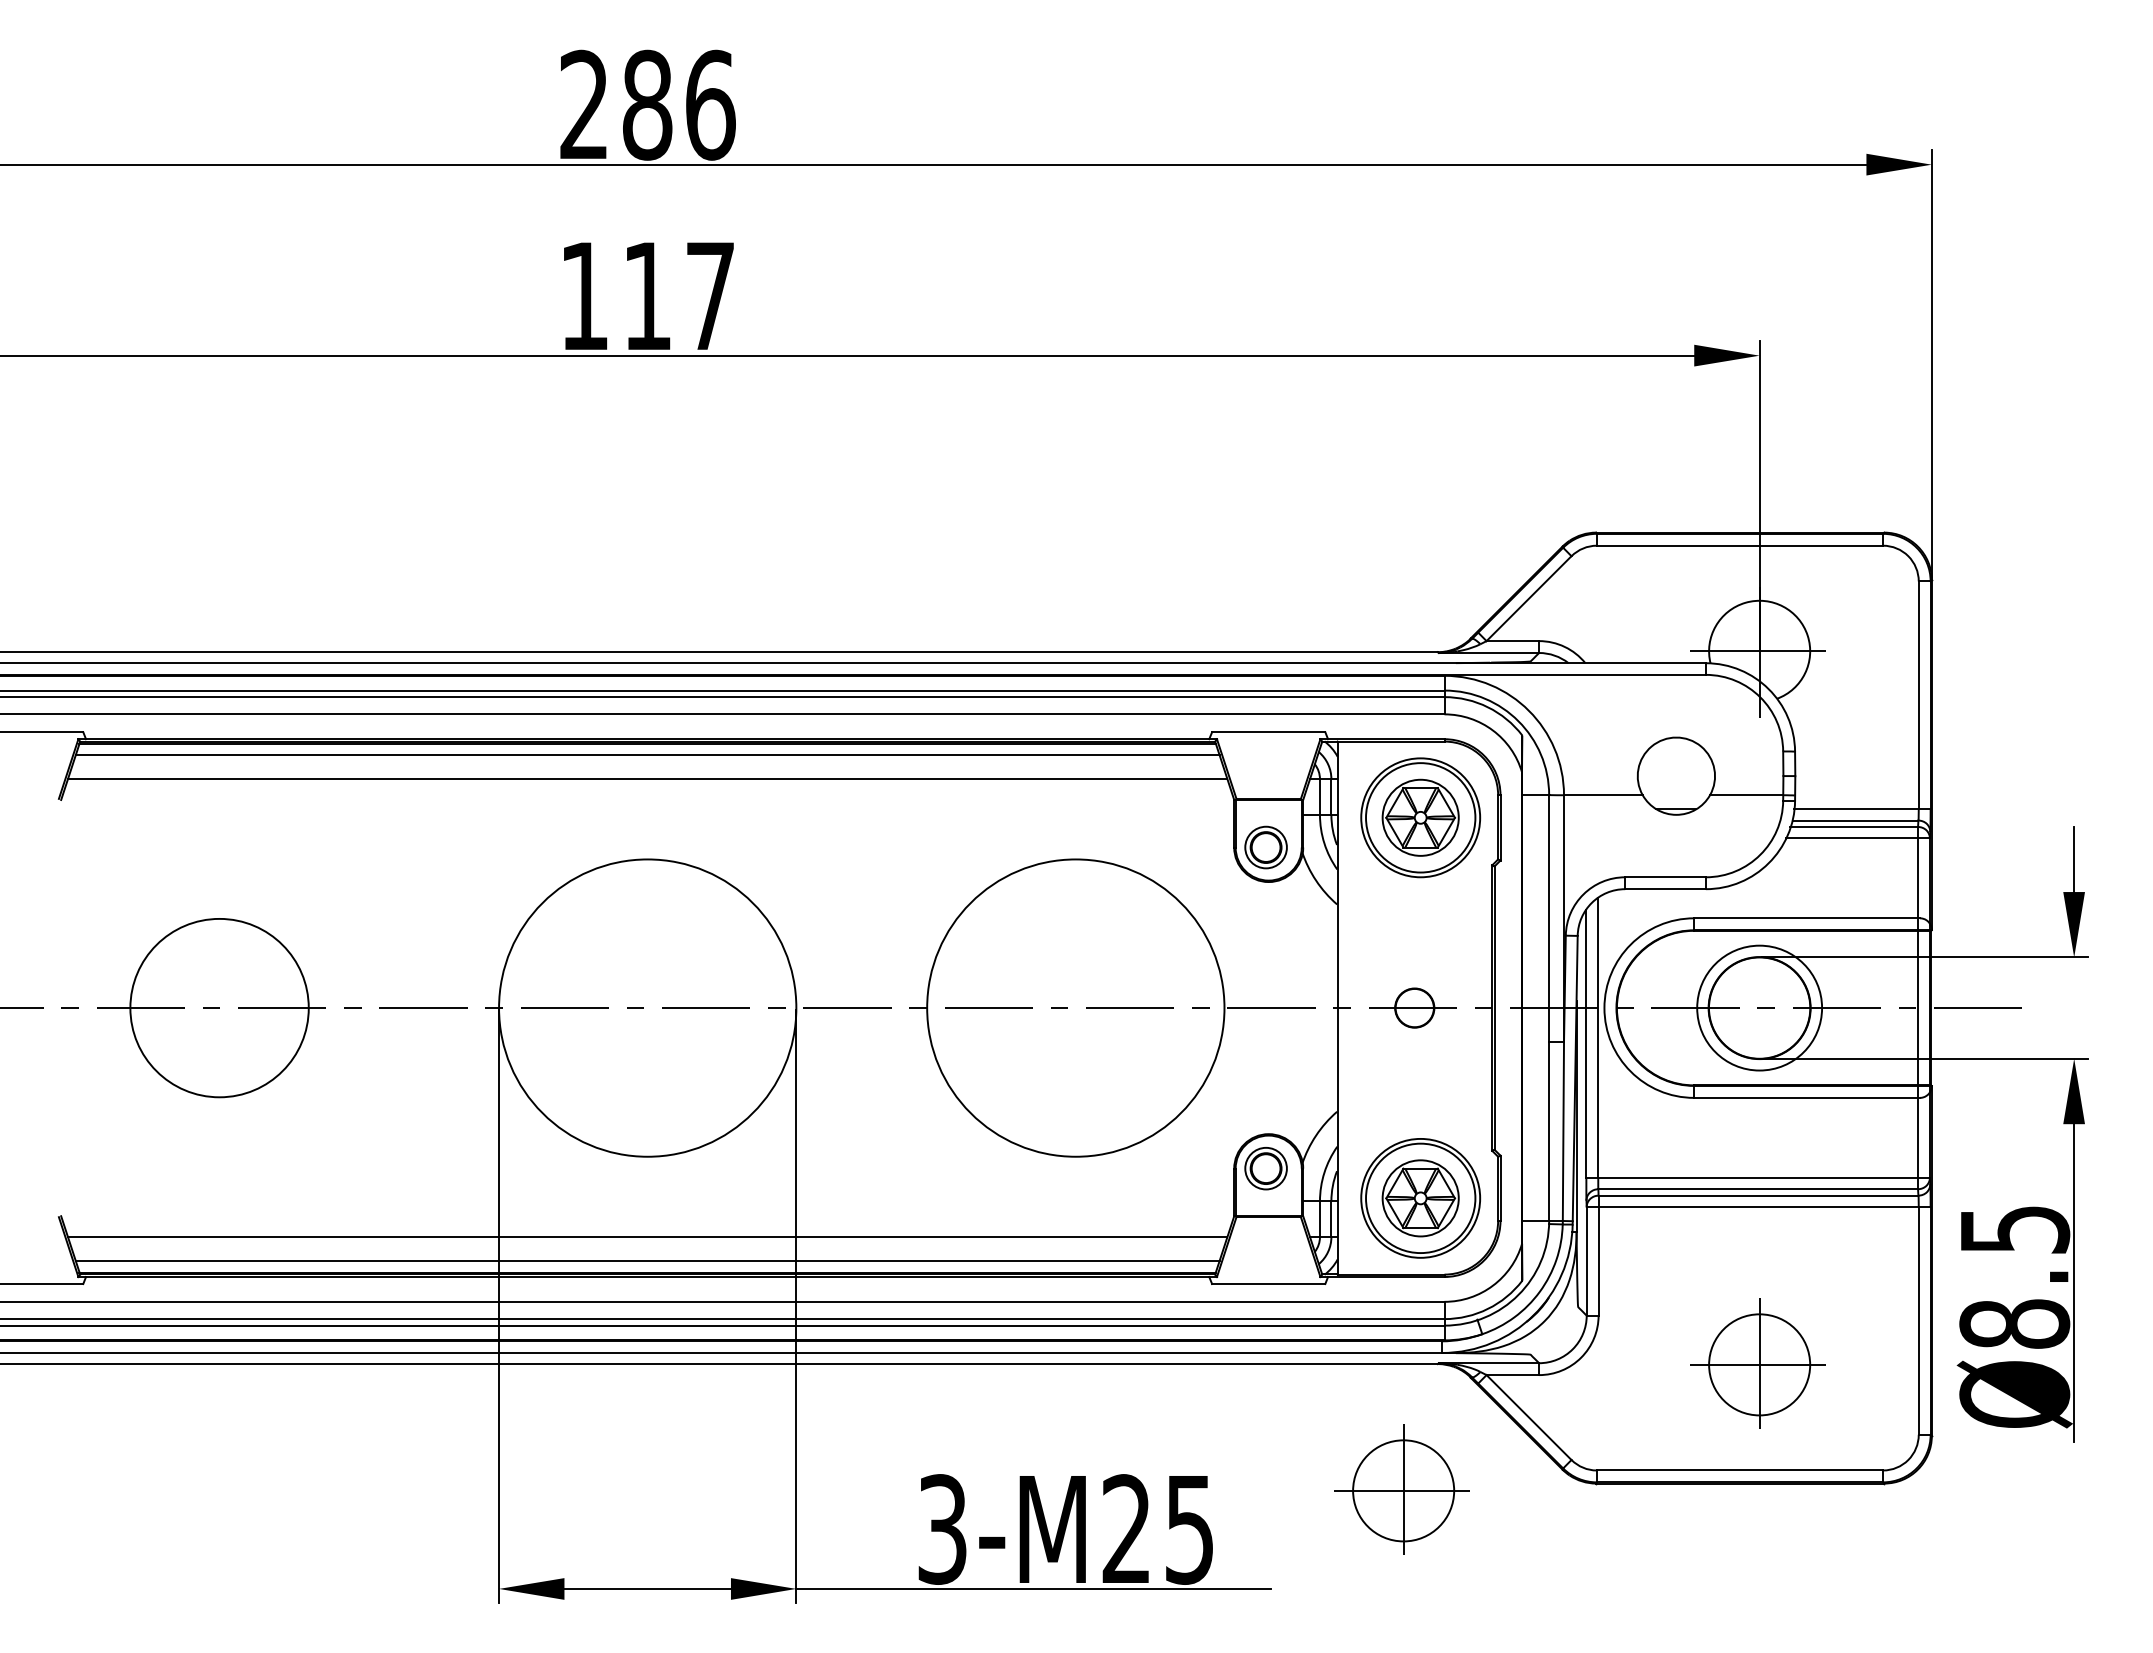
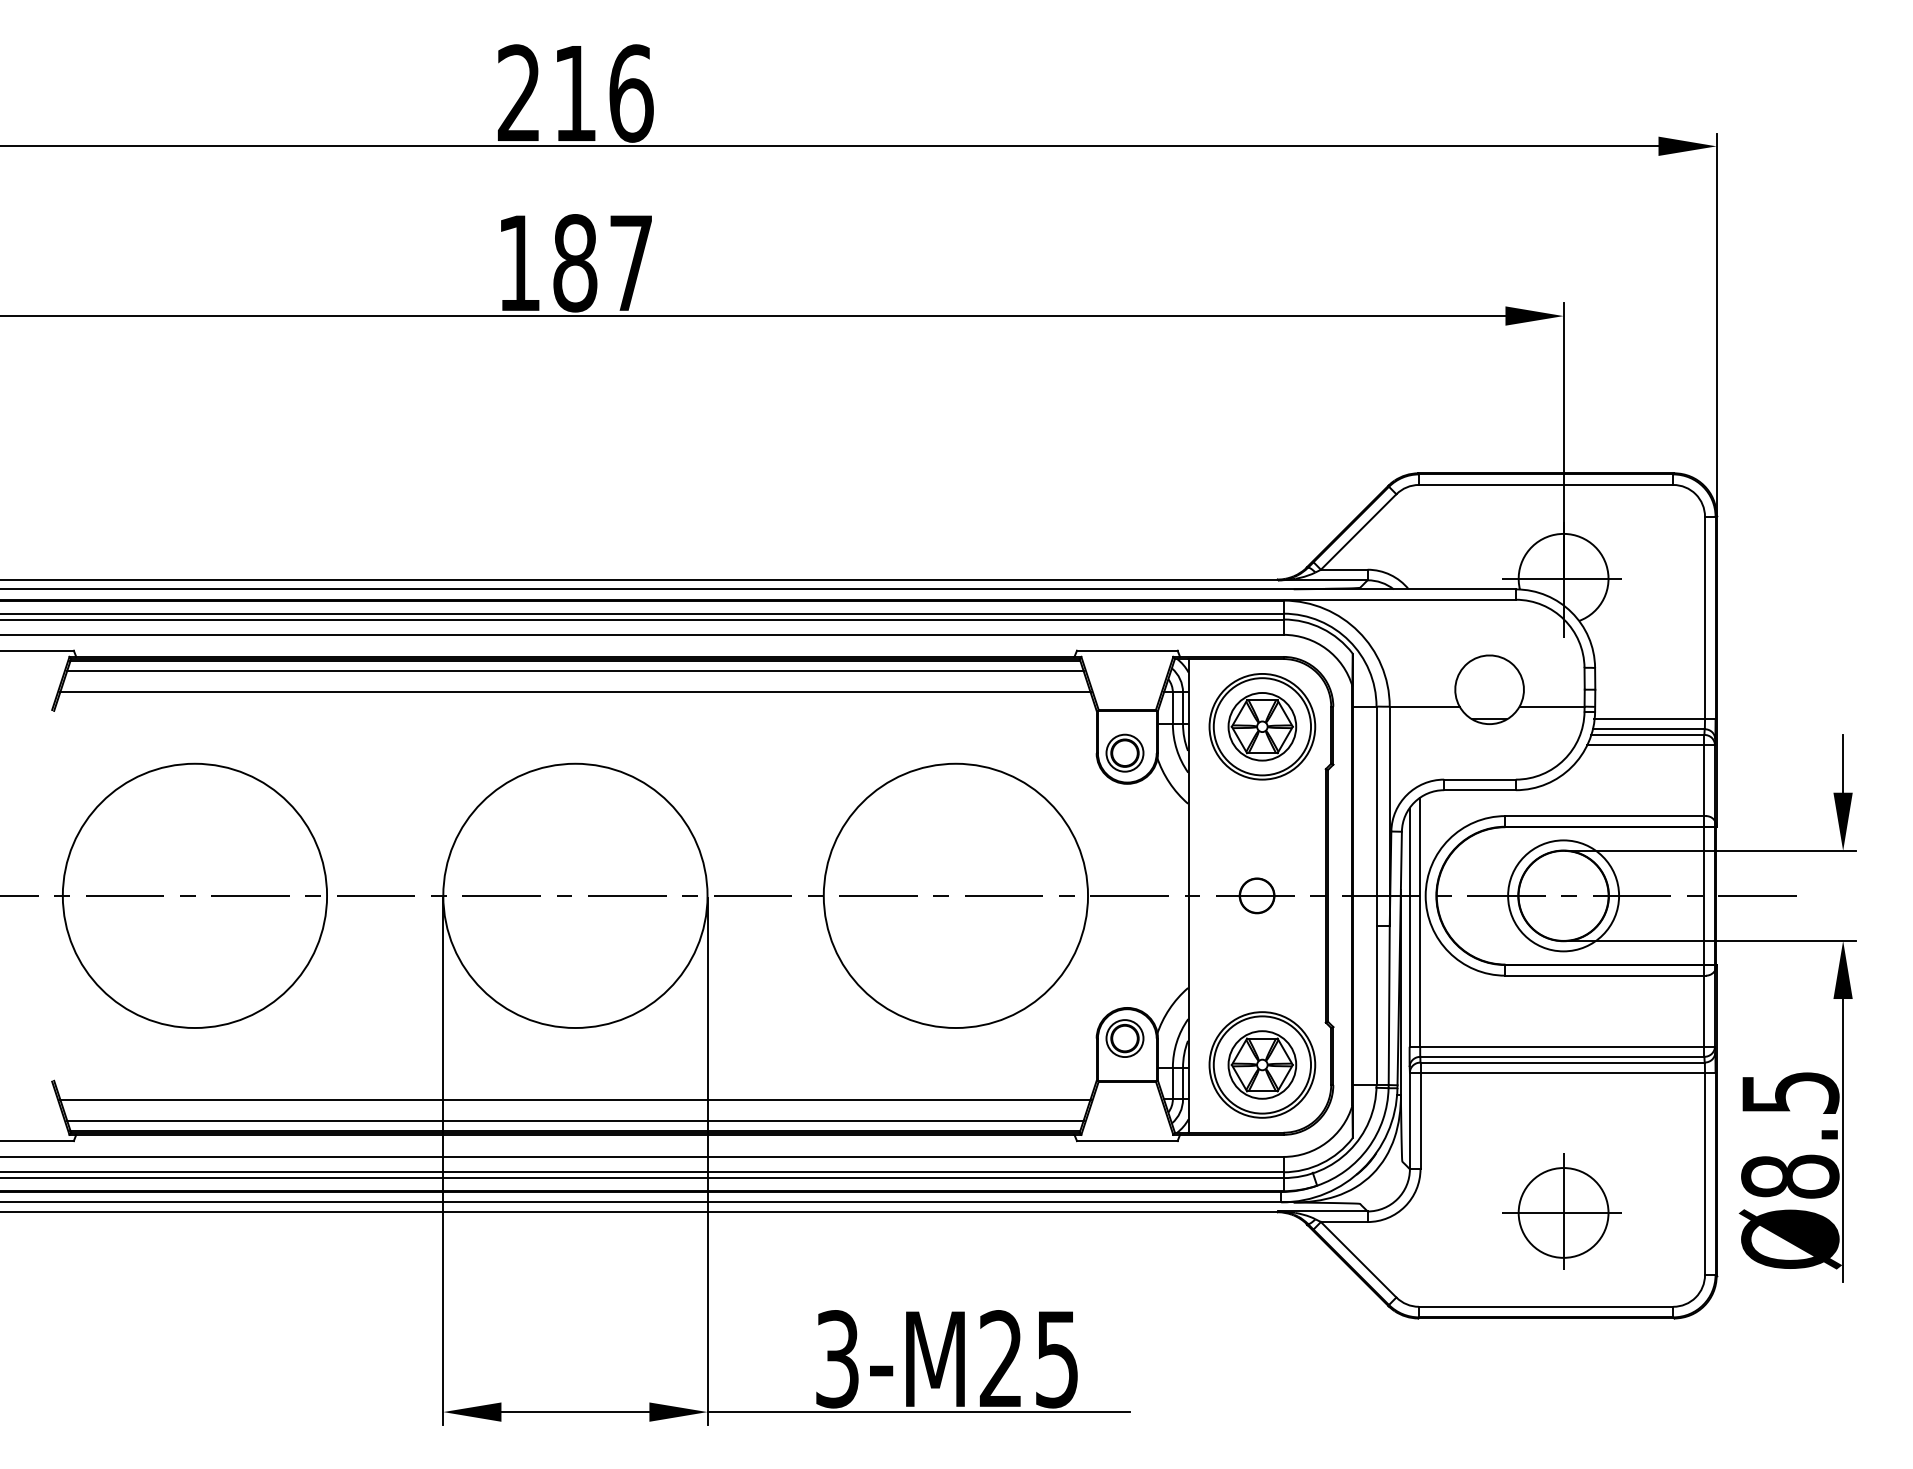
text: (647, 104) -> (575, 92), 286 -> 216
text: (647, 295) -> (575, 262), 117 -> 187
circle: (219, 1007) -> (194, 895), size x1.67
part: (1401, 1489) -> (1245, 1323), removed

